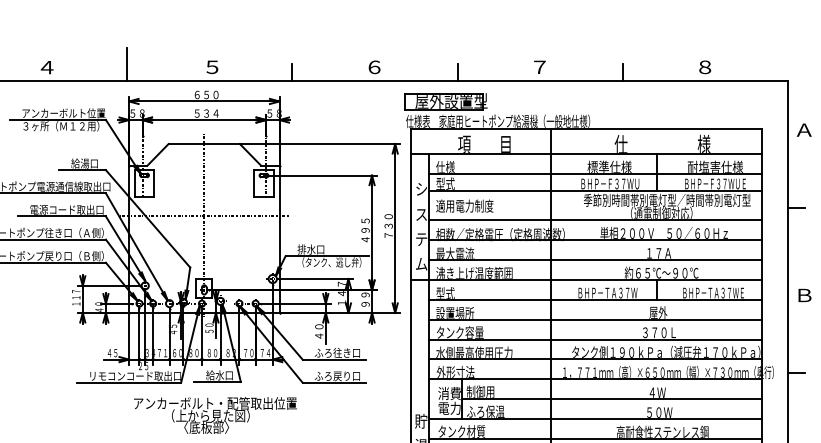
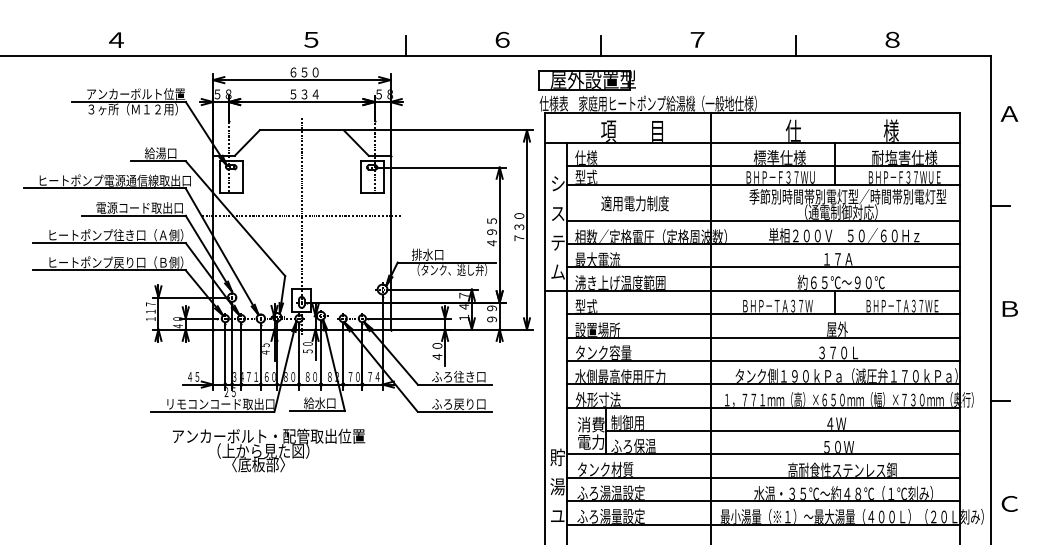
line: (126, 63) -> (210, 35), removed
text: (464, 206) -> (634, 203), moved
text: (215, 415) -> (269, 450), moved

